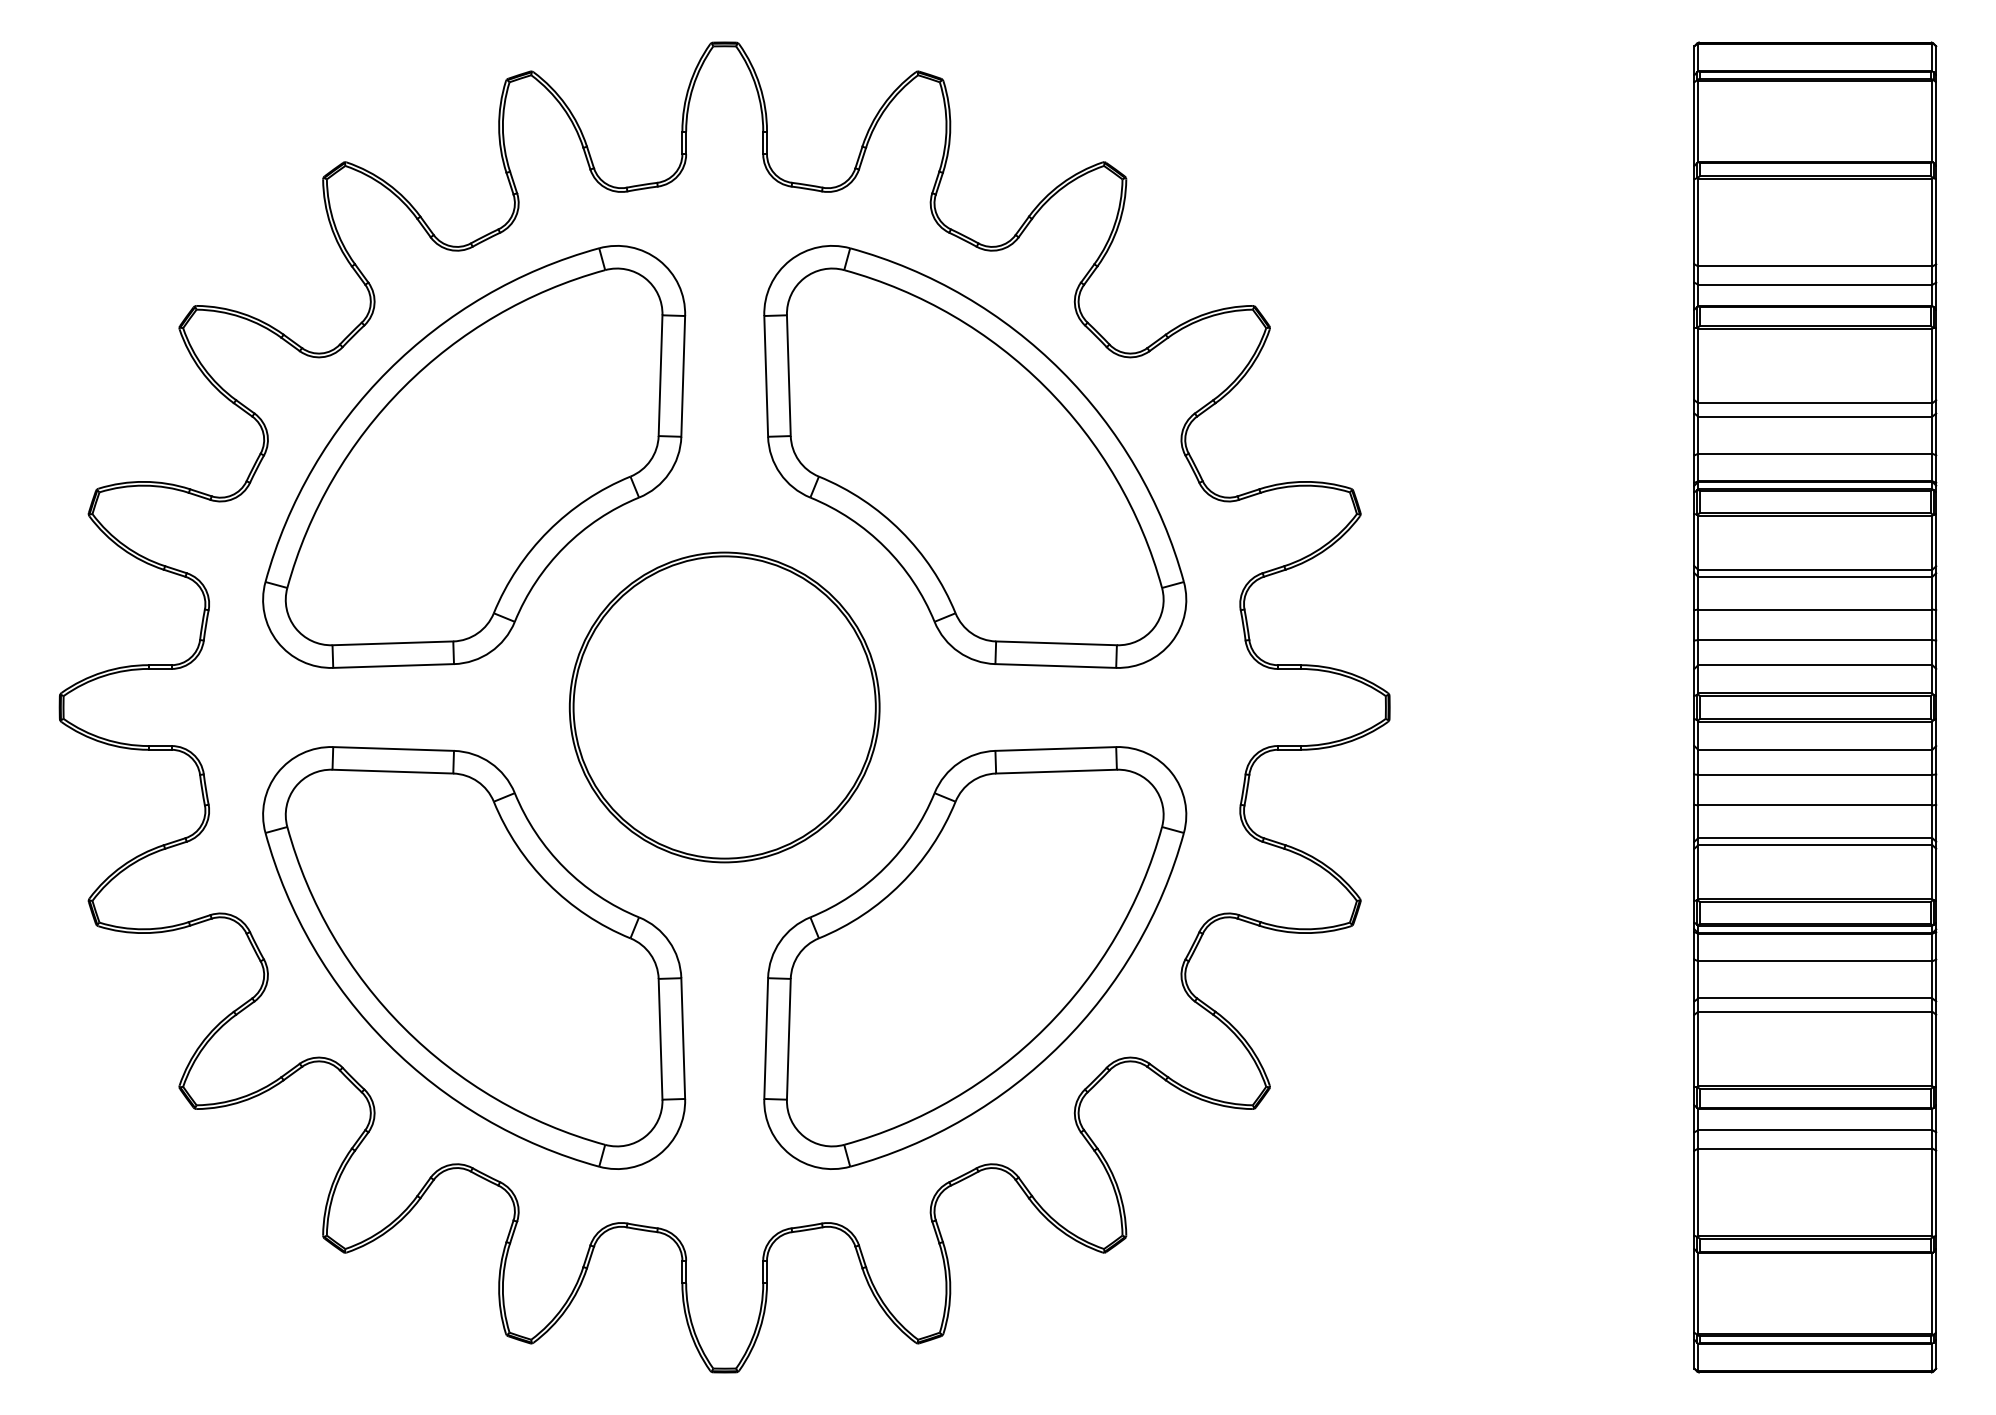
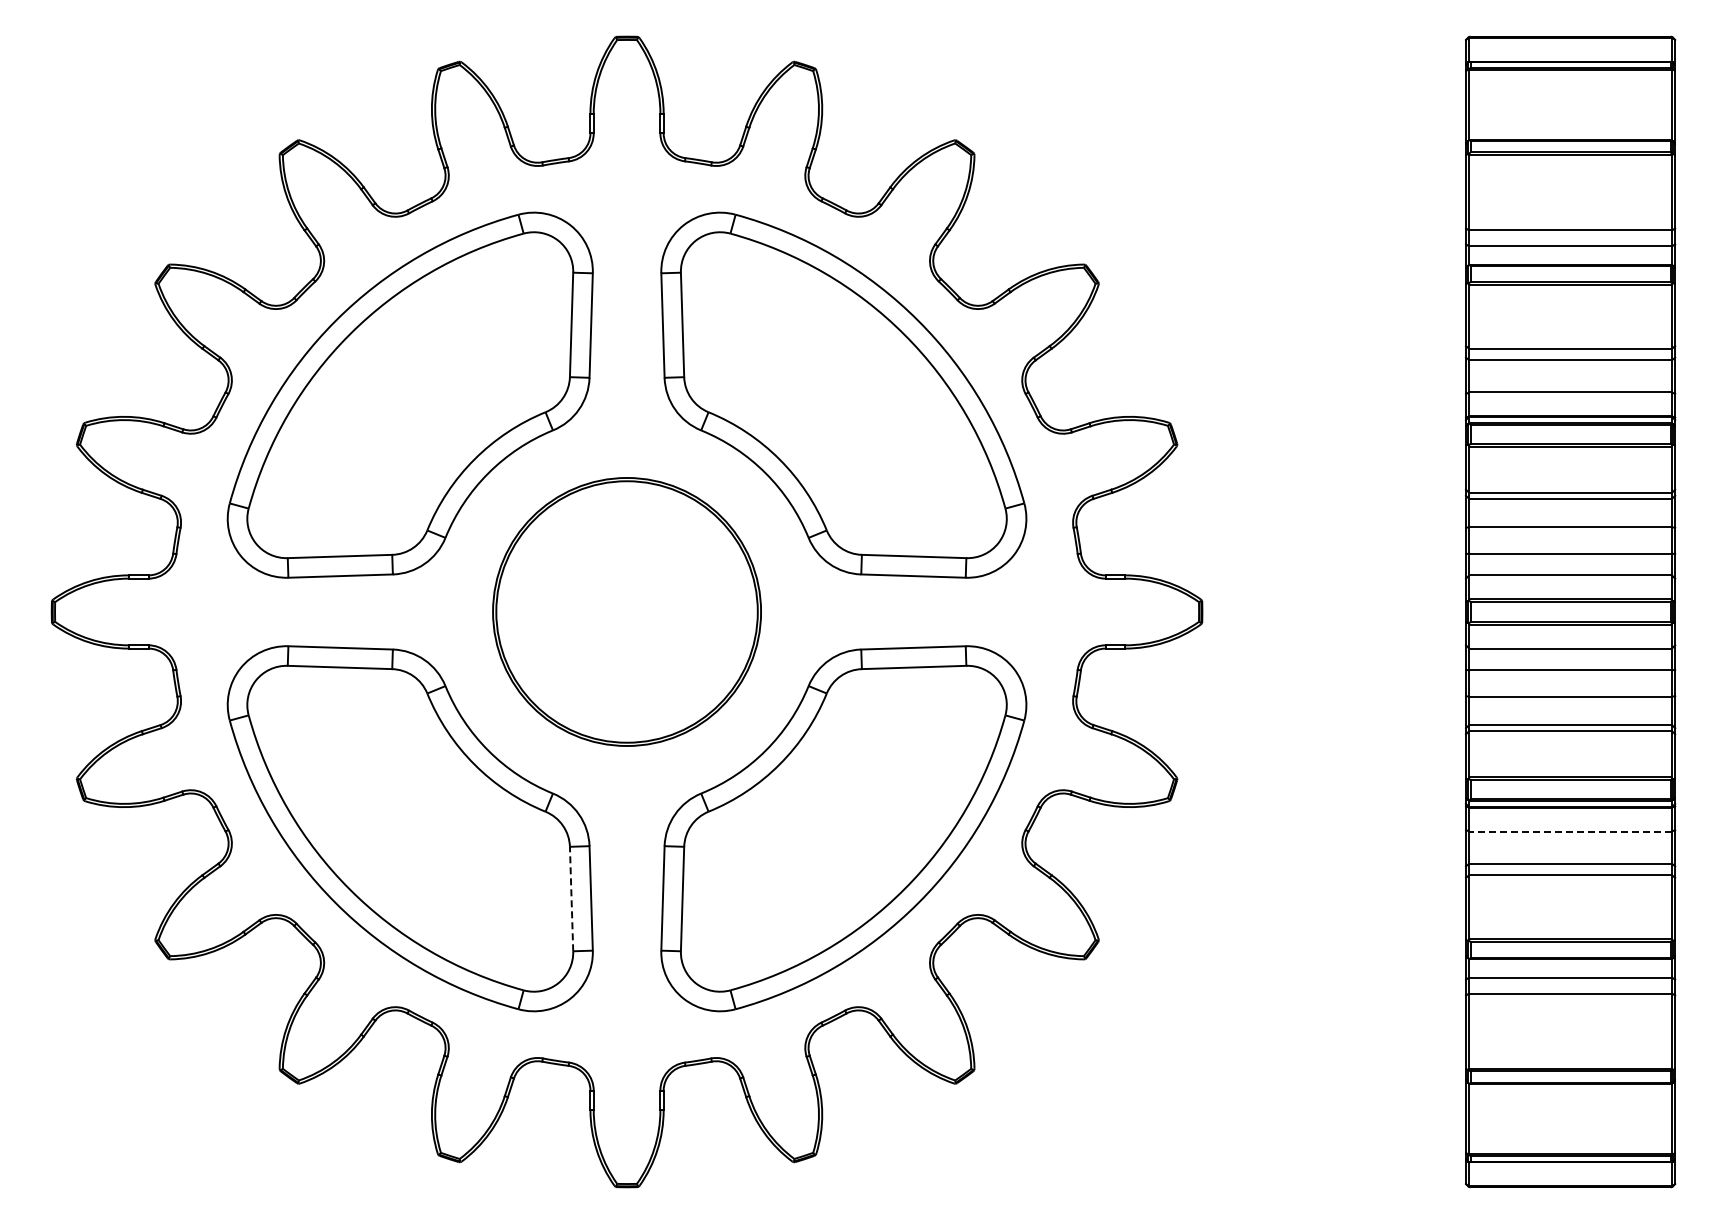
line: (1815, 961) -> (1570, 831), solid -> dashed
line: (660, 1038) -> (571, 898), solid -> dashed

